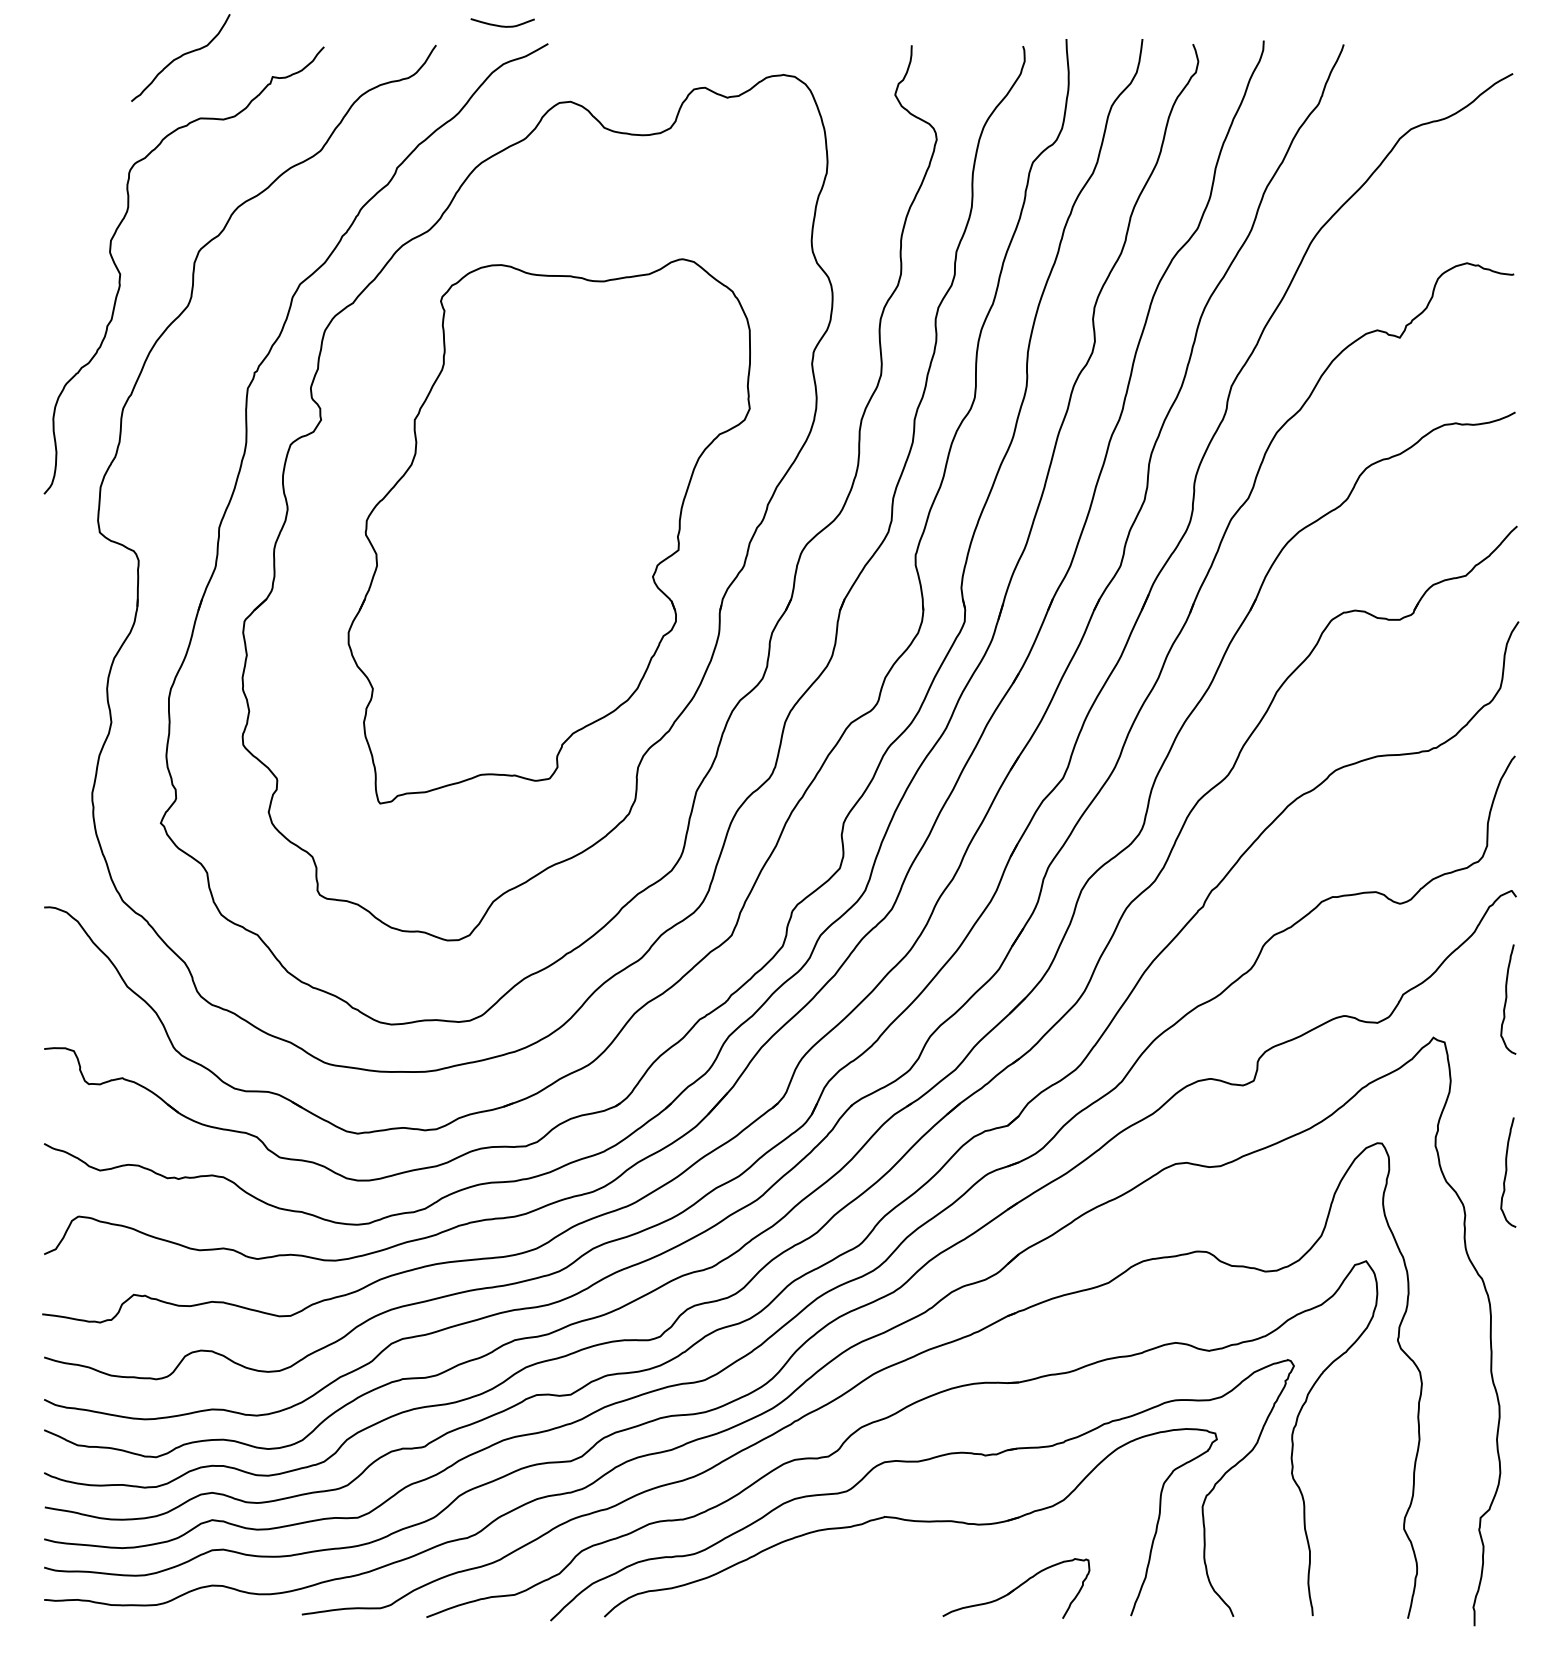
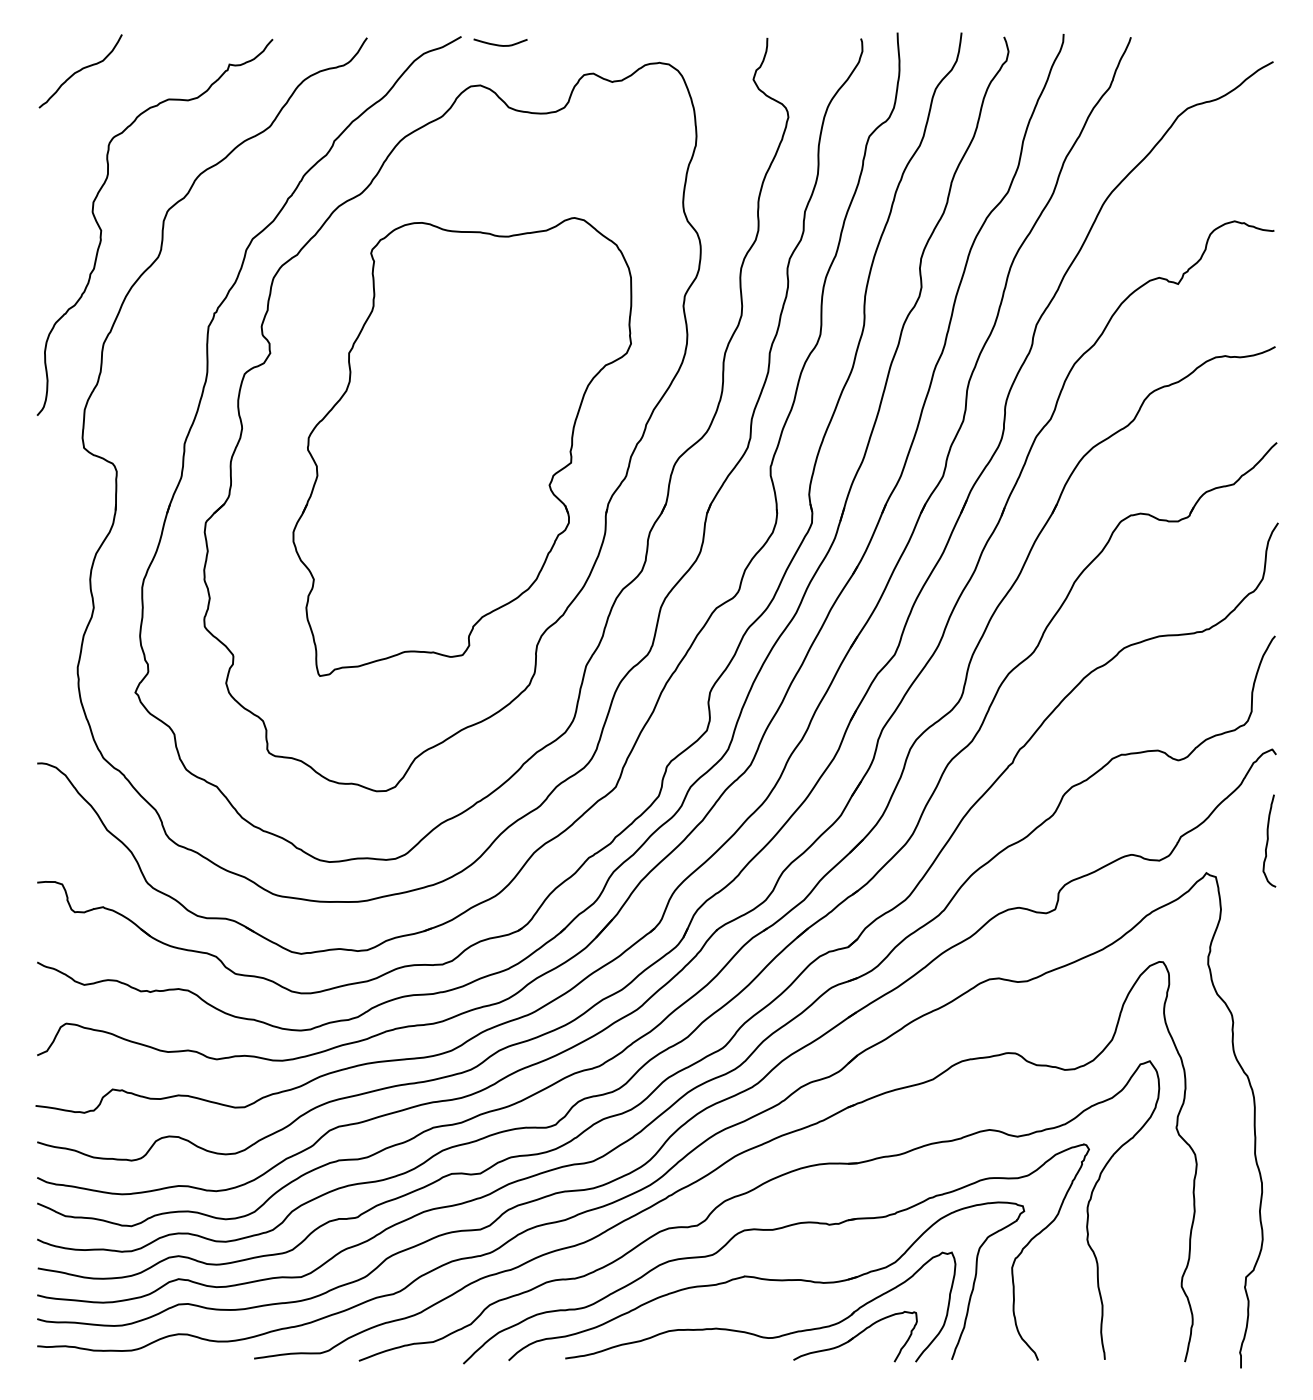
curve: (502, 25) -> (500, 44), moved
curve: (180, 57) -> (80, 70), moved
curve: (1507, 1171) -> (1268, 985), removed
part: (894, 1584) -> (752, 1333), added

